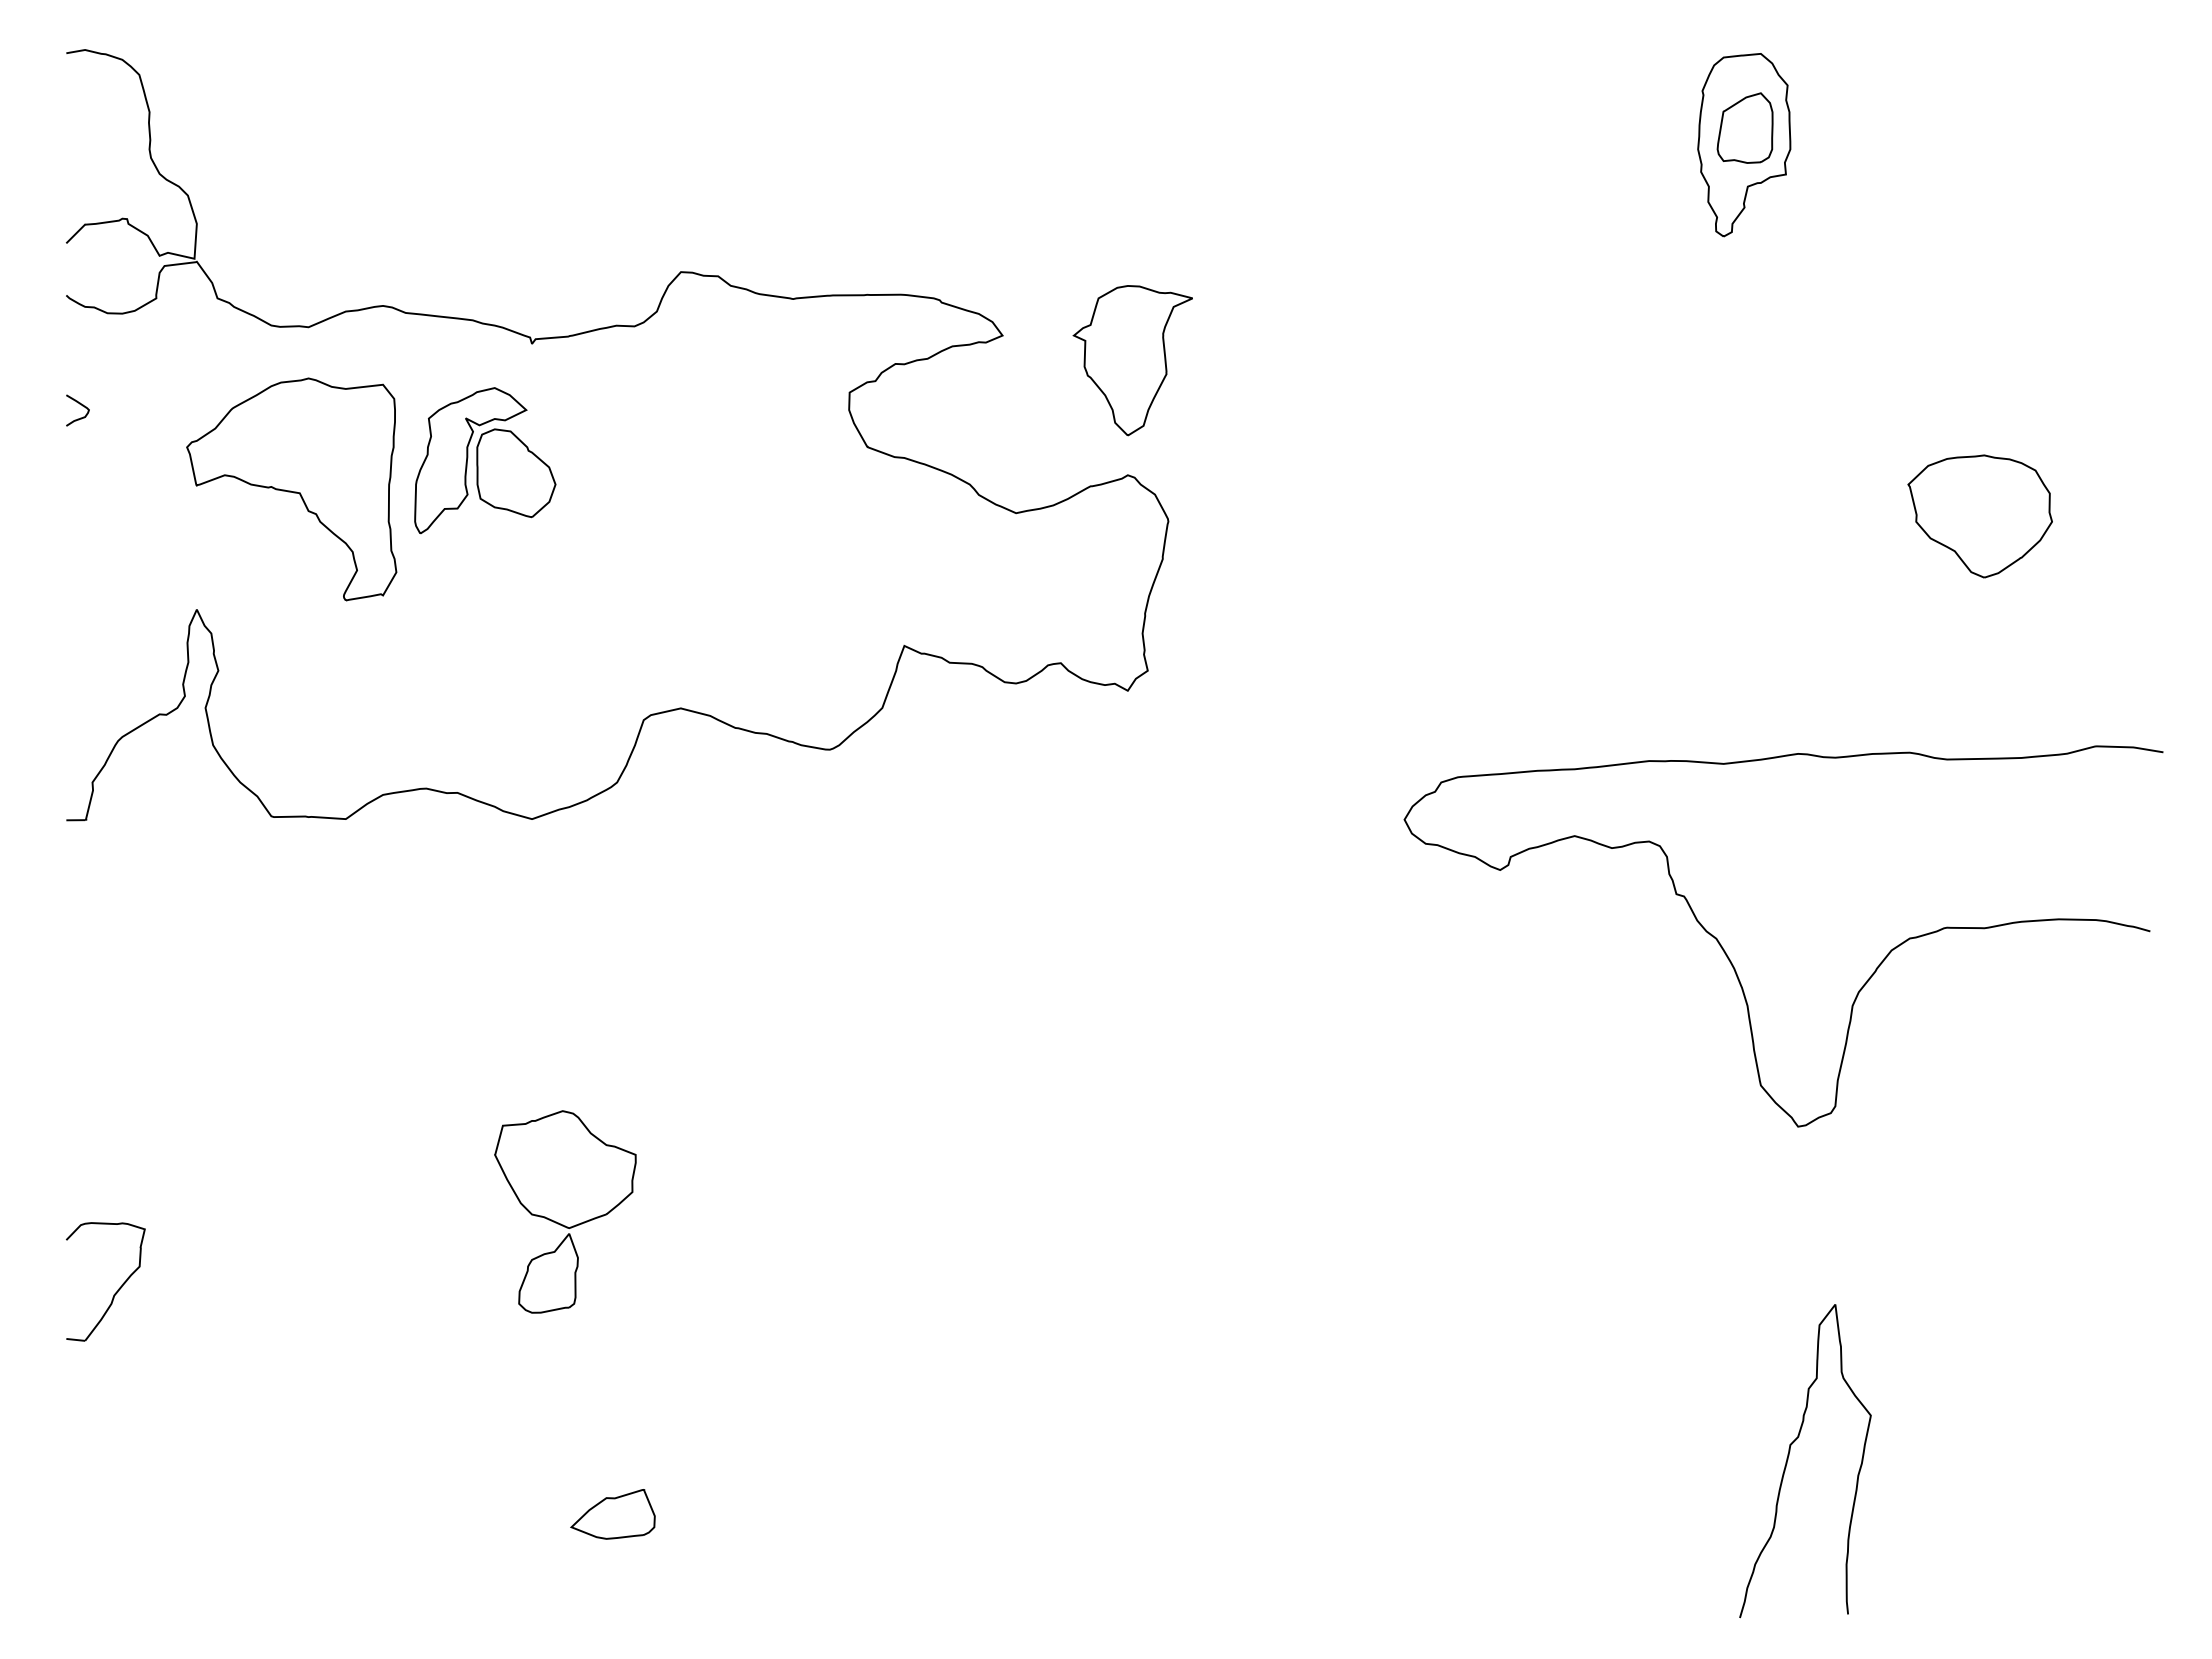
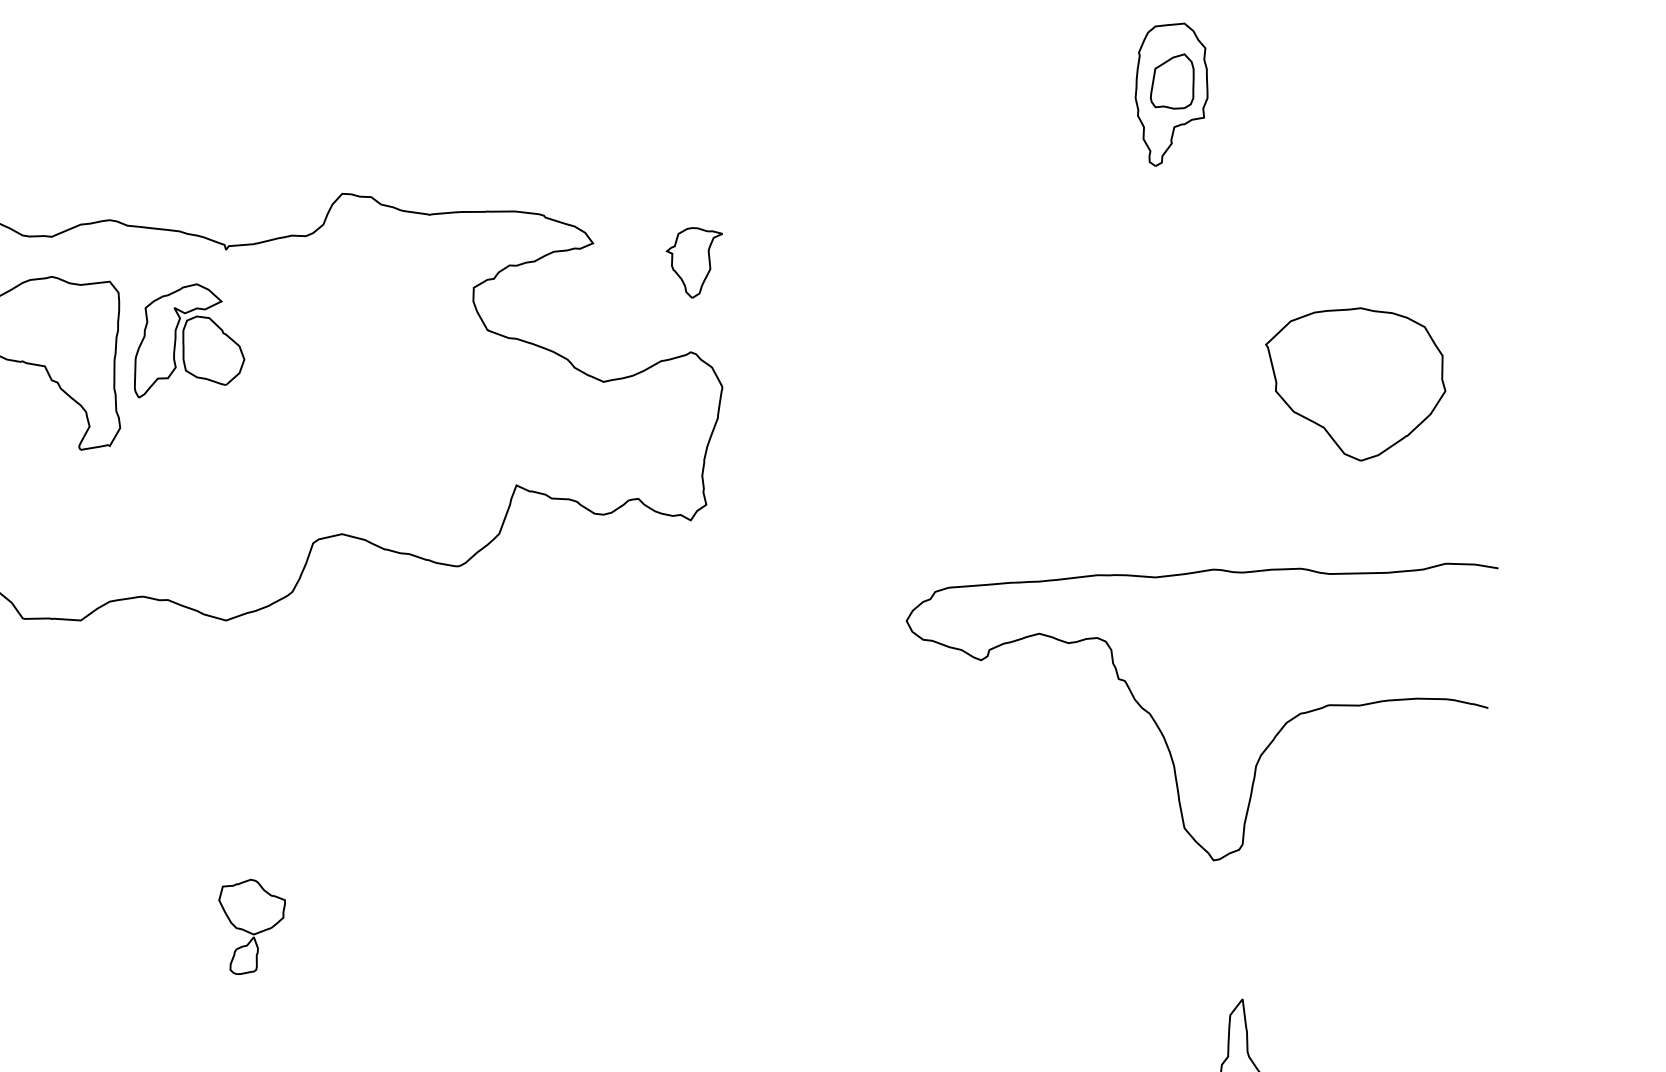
part: (1132, 360) -> (694, 262), size x0.6
part: (1979, 516) -> (1355, 384), size x1.6
part: (565, 1211) -> (252, 926), size x0.6

